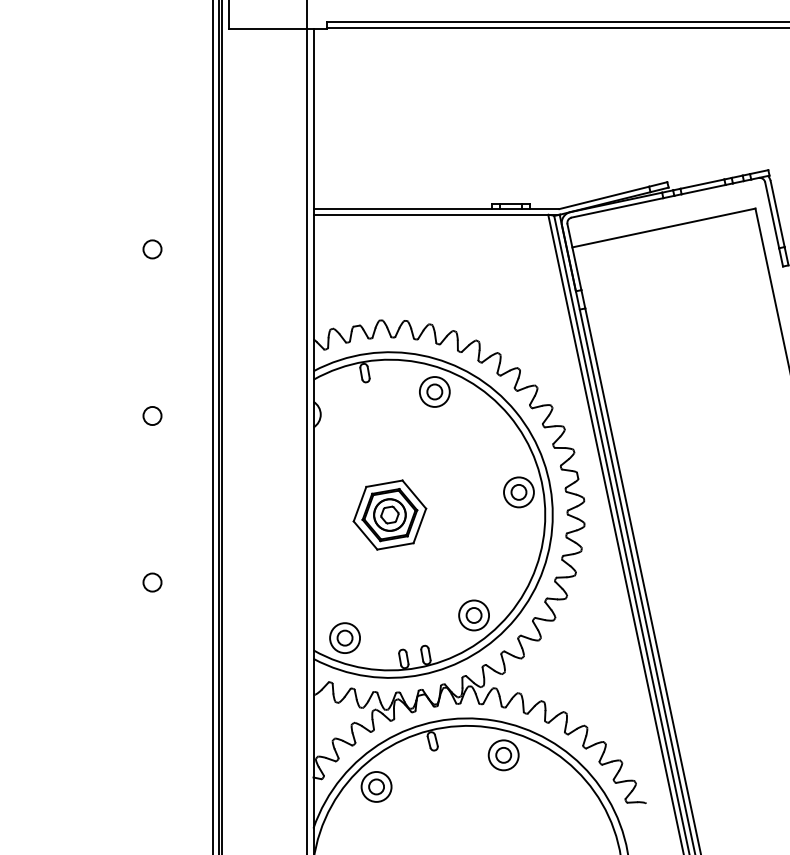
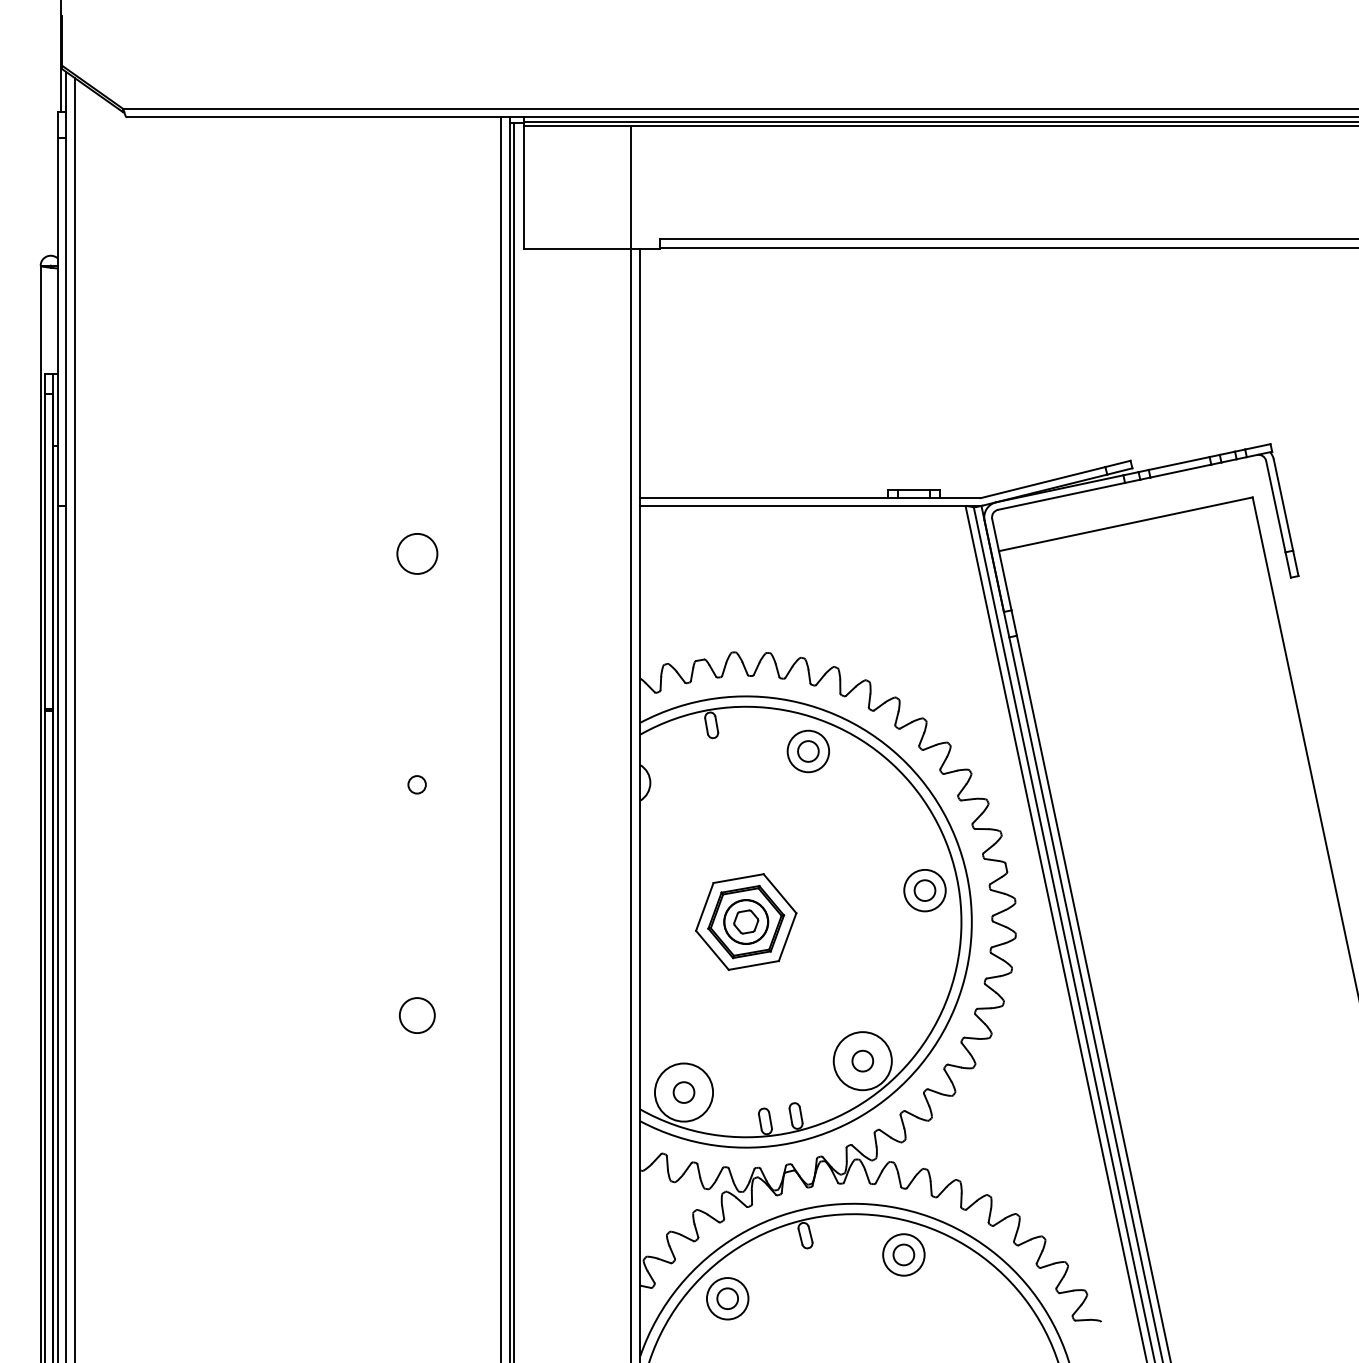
circle: (151, 249) -> (416, 553), size x1.6
circle: (151, 415) -> (416, 784), size x0.7
circle: (151, 582) -> (416, 1015), size x1.4
circle: (473, 614) -> (862, 1060), size x1.4
circle: (344, 638) -> (683, 1092), size x1.4

